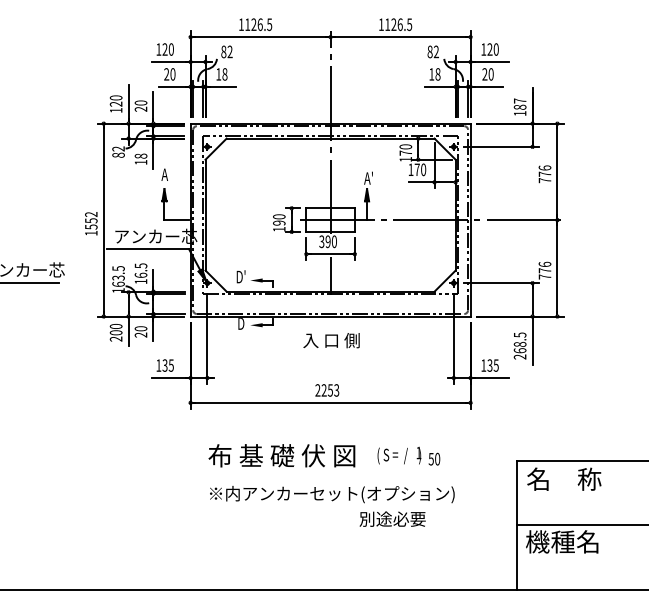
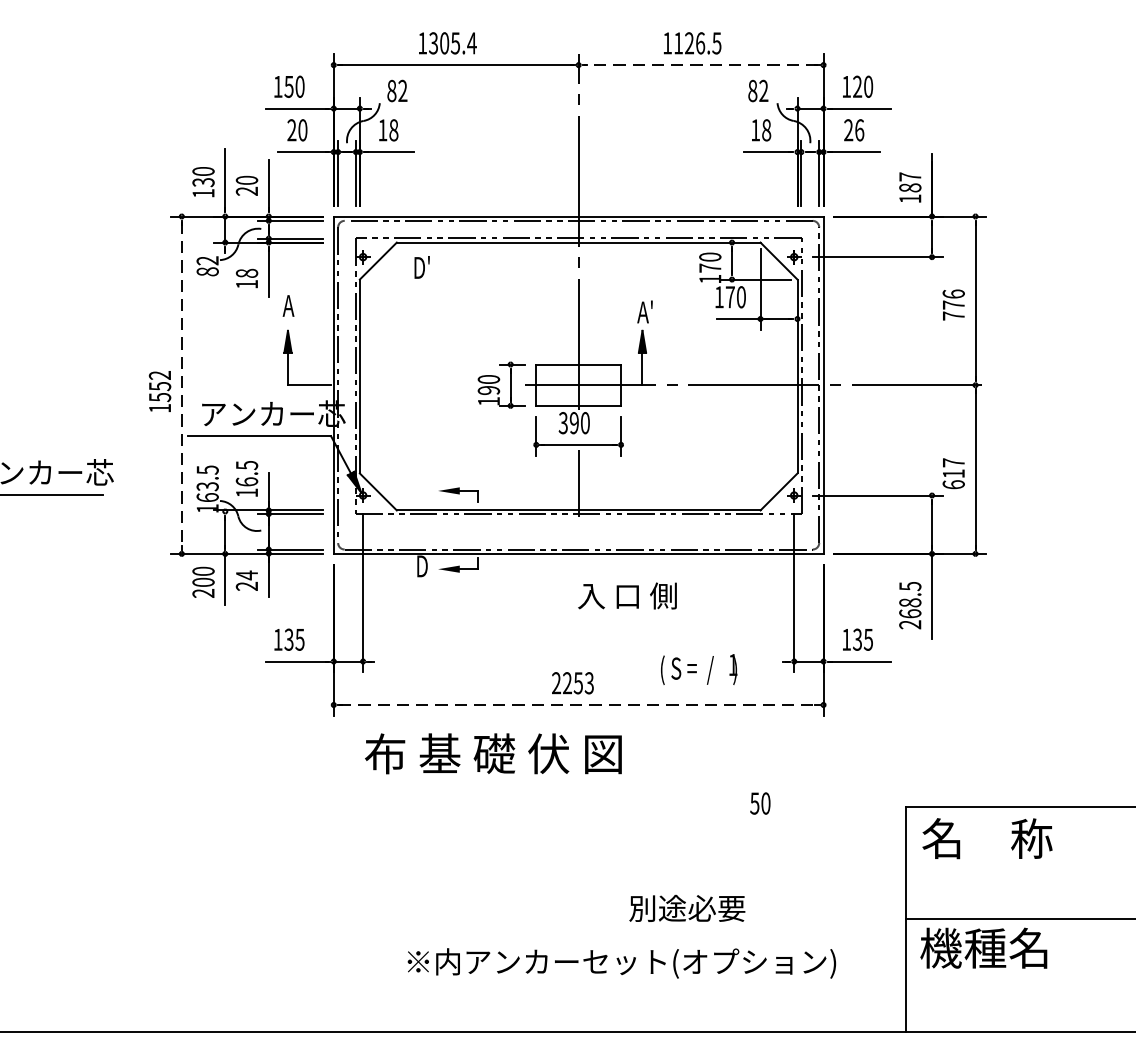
text: (258, 24) -> (452, 42), 1126.5 -> 1305.4
line: (400, 37) -> (700, 65), solid -> dashed
text: (164, 49) -> (288, 86), 120 -> 150
text: (490, 74) -> (858, 130), 20 -> 26
text: (116, 103) -> (204, 181), 120 -> 130
line: (103, 220) -> (181, 385), solid -> dashed
text: (544, 270) -> (952, 473), 776 -> 617
text: (240, 276) -> (421, 266), moved
text: (140, 328) -> (246, 574), 20 -> 24
text: (331, 340) -> (627, 595), moved
line: (330, 402) -> (578, 704), solid -> dashed
text: (281, 455) -> (492, 753), moved
text: (399, 455) -> (699, 669), moved
text: (332, 494) -> (622, 963), moved

